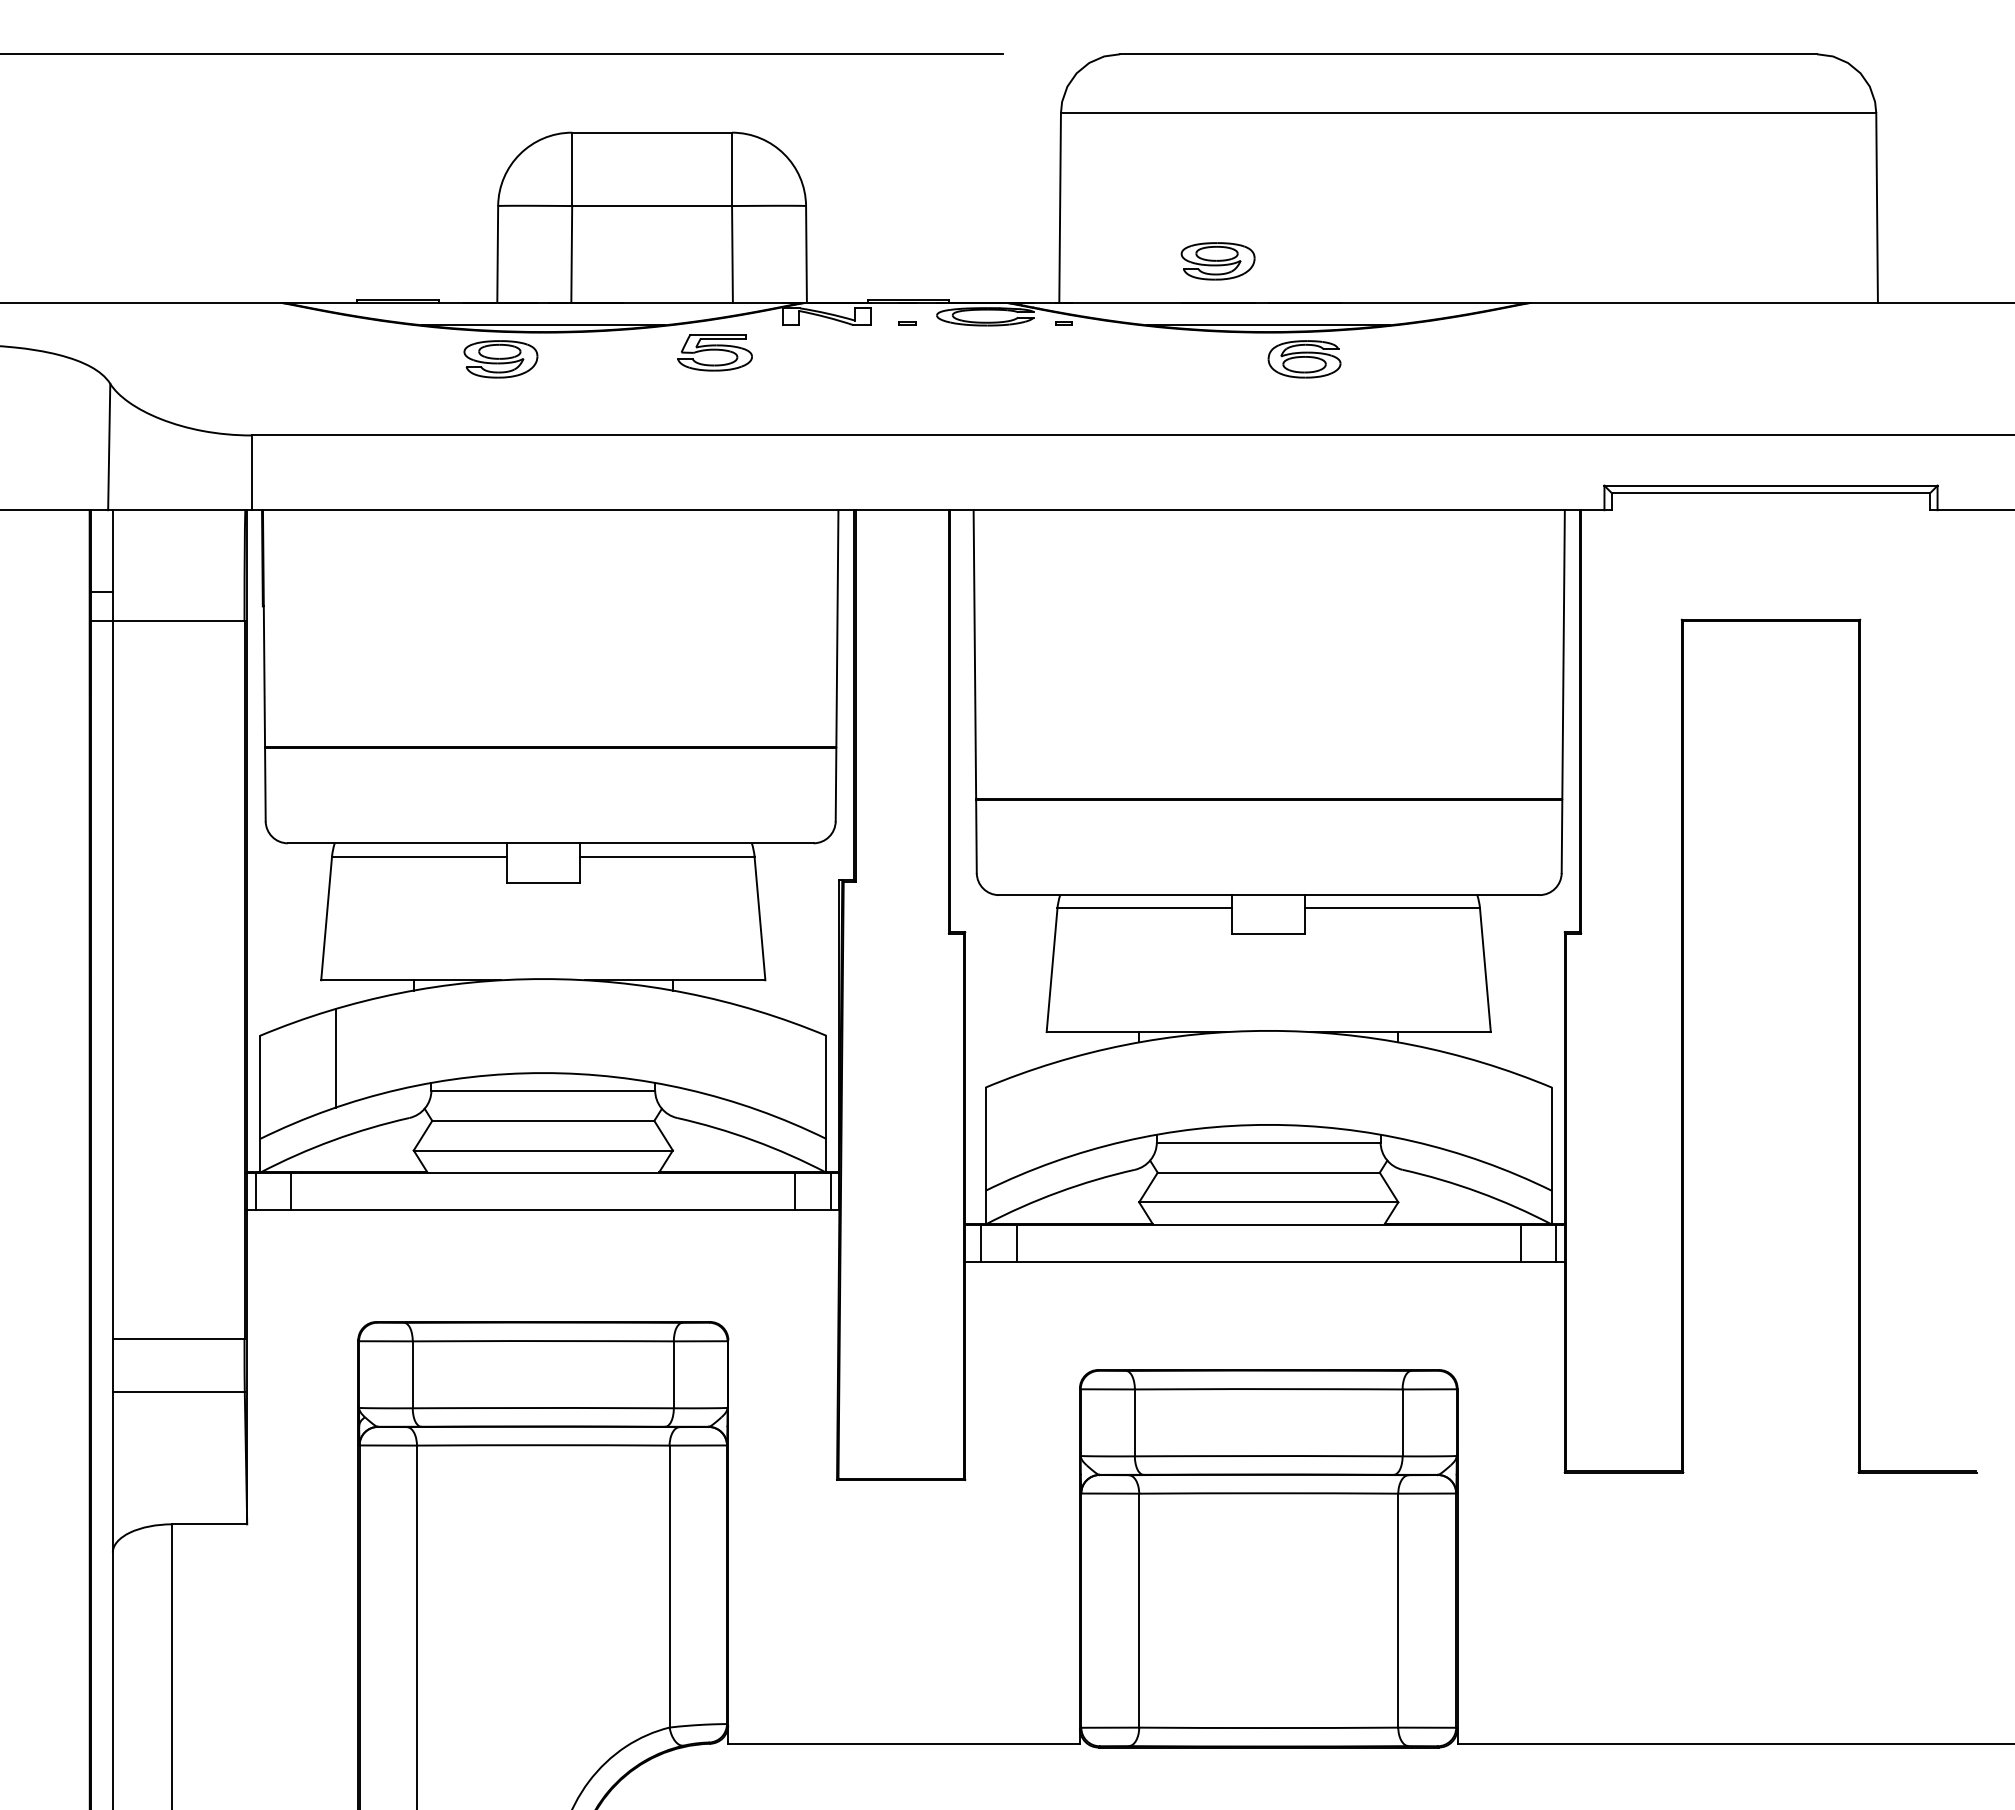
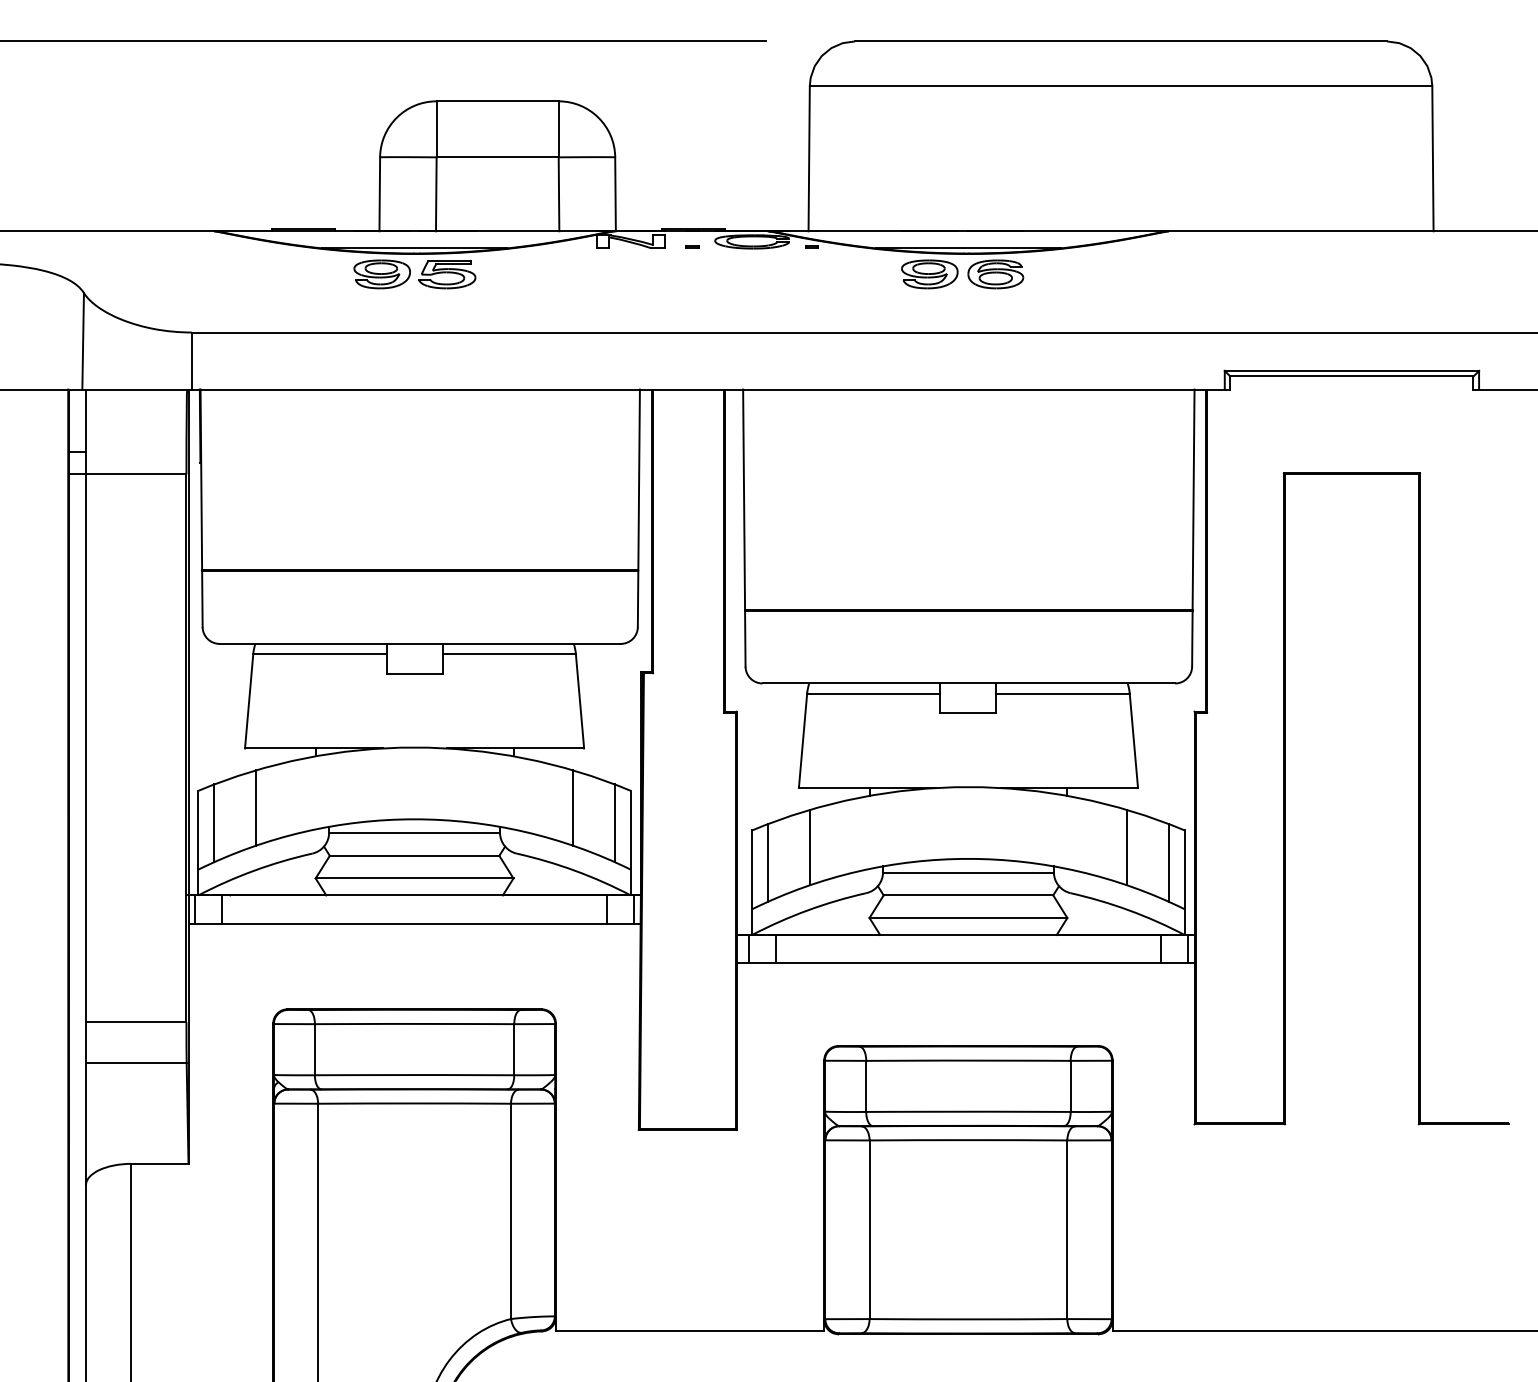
part: (1217, 261) -> (929, 274), moved
part: (714, 352) -> (446, 274), moved
line: (750, 1058) -> (572, 808), added
line: (281, 1078) -> (214, 823), added
line: (805, 1078) -> (614, 823), added
line: (1061, 1109) -> (810, 847), added
line: (1476, 1109) -> (1127, 847), added
line: (1006, 1129) -> (768, 862), added
line: (1530, 1129) -> (1168, 862), added

